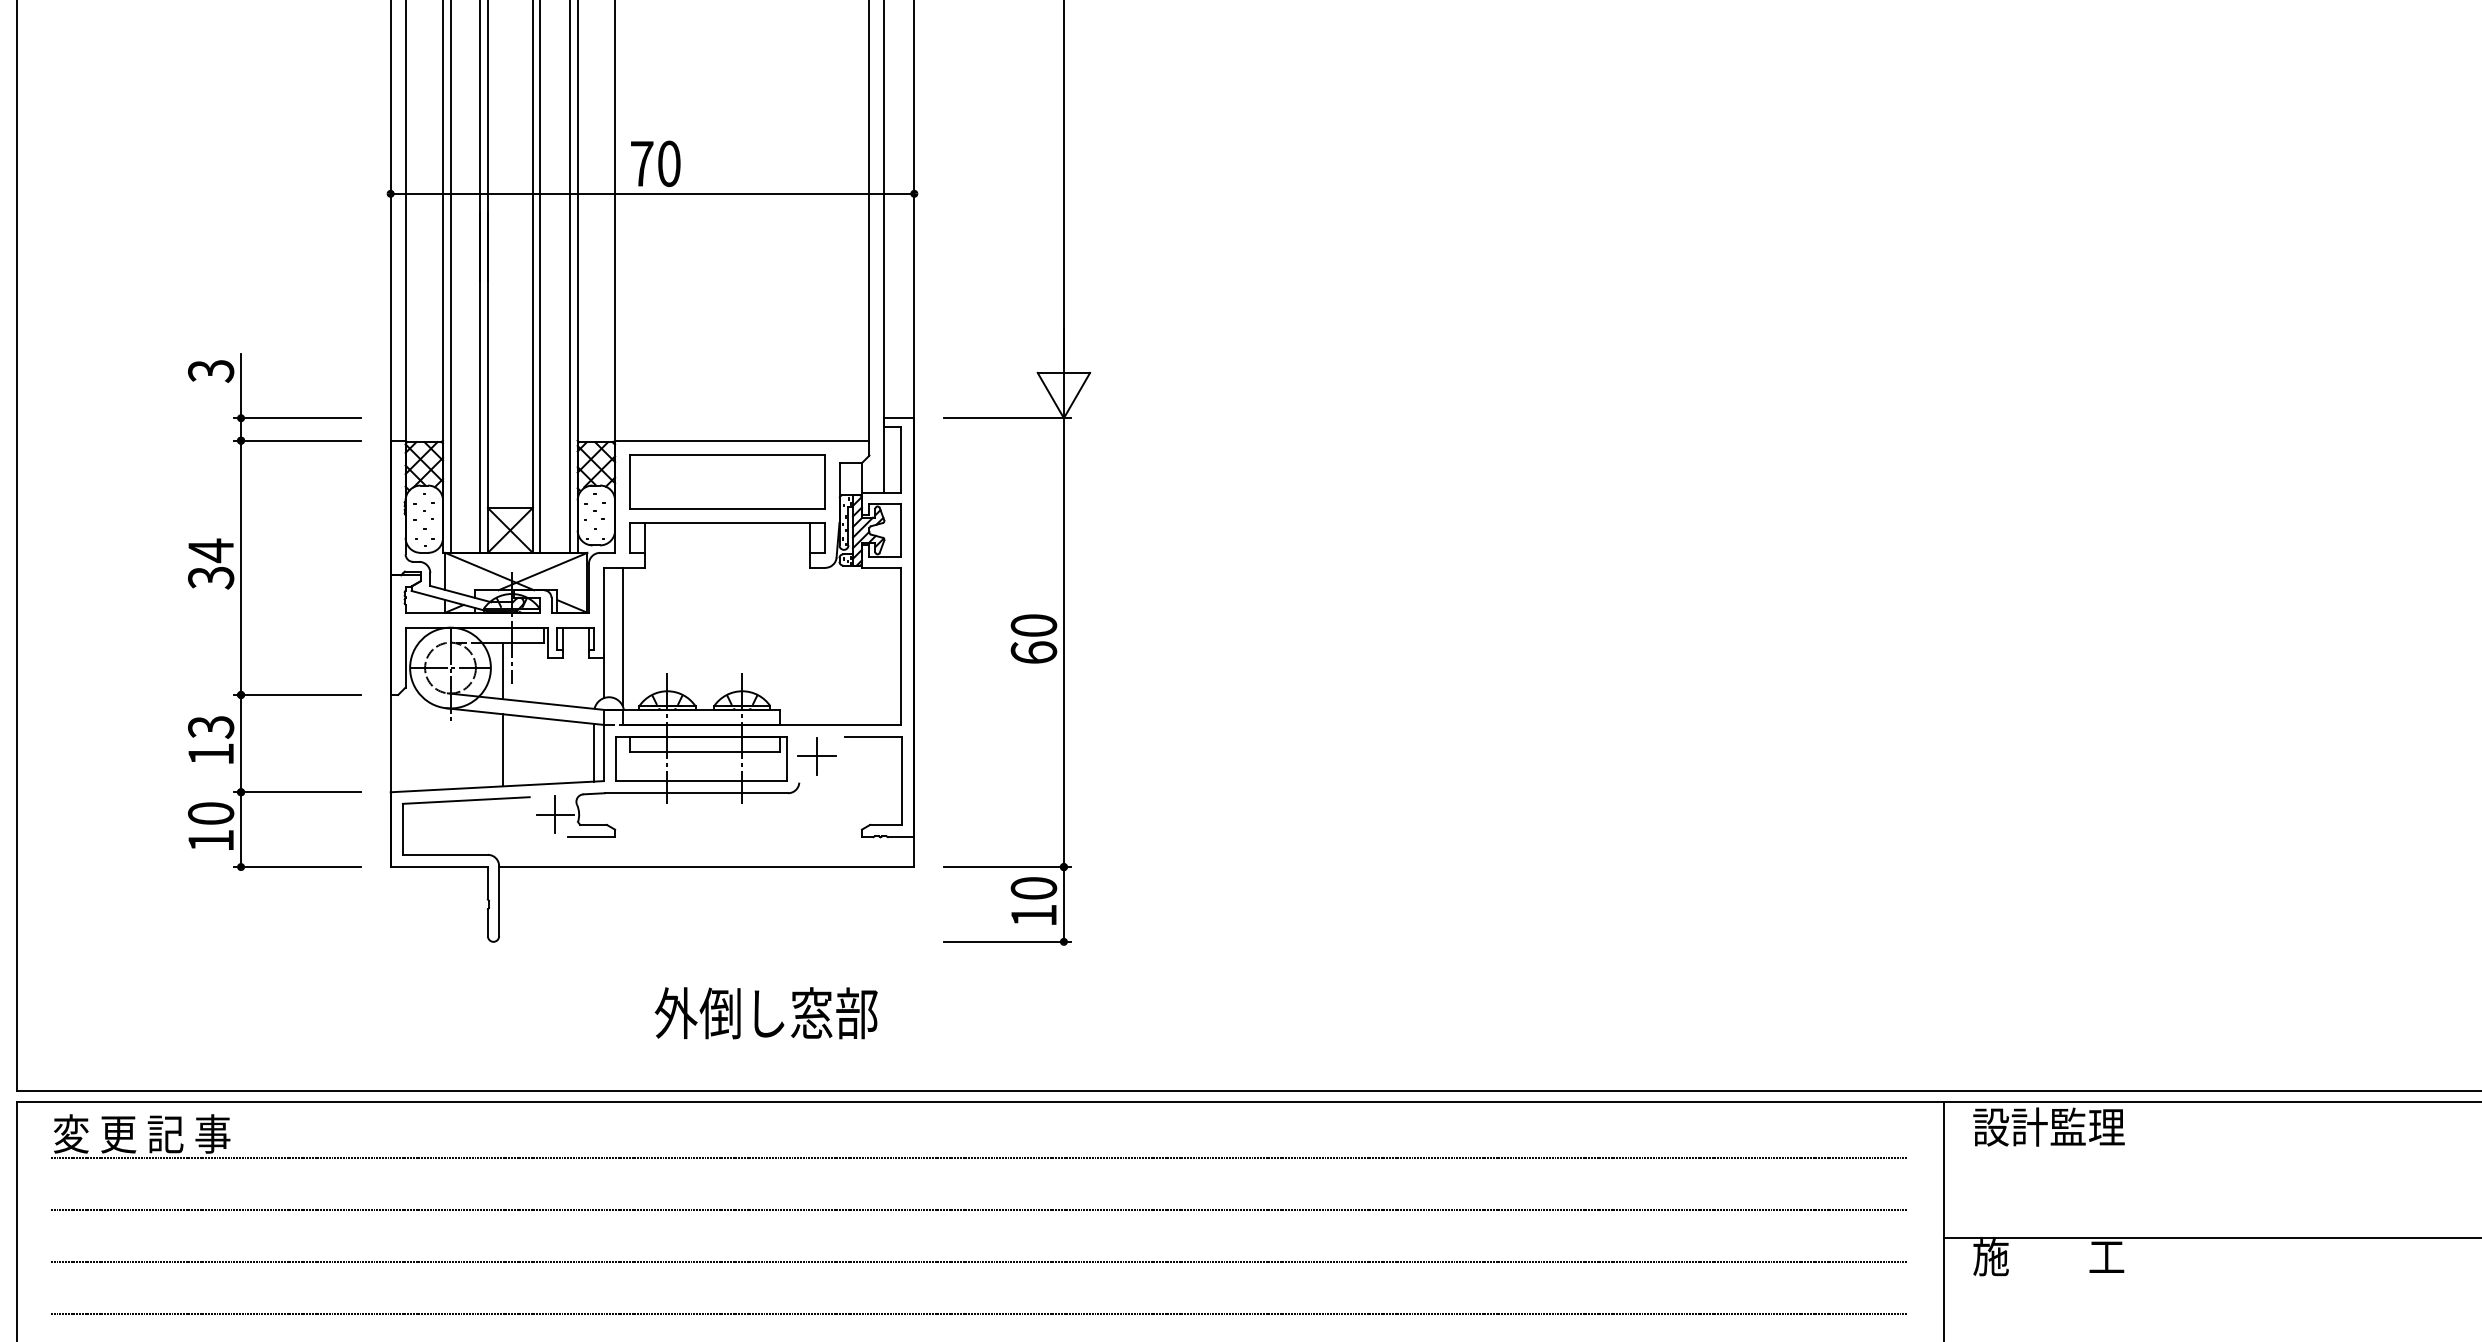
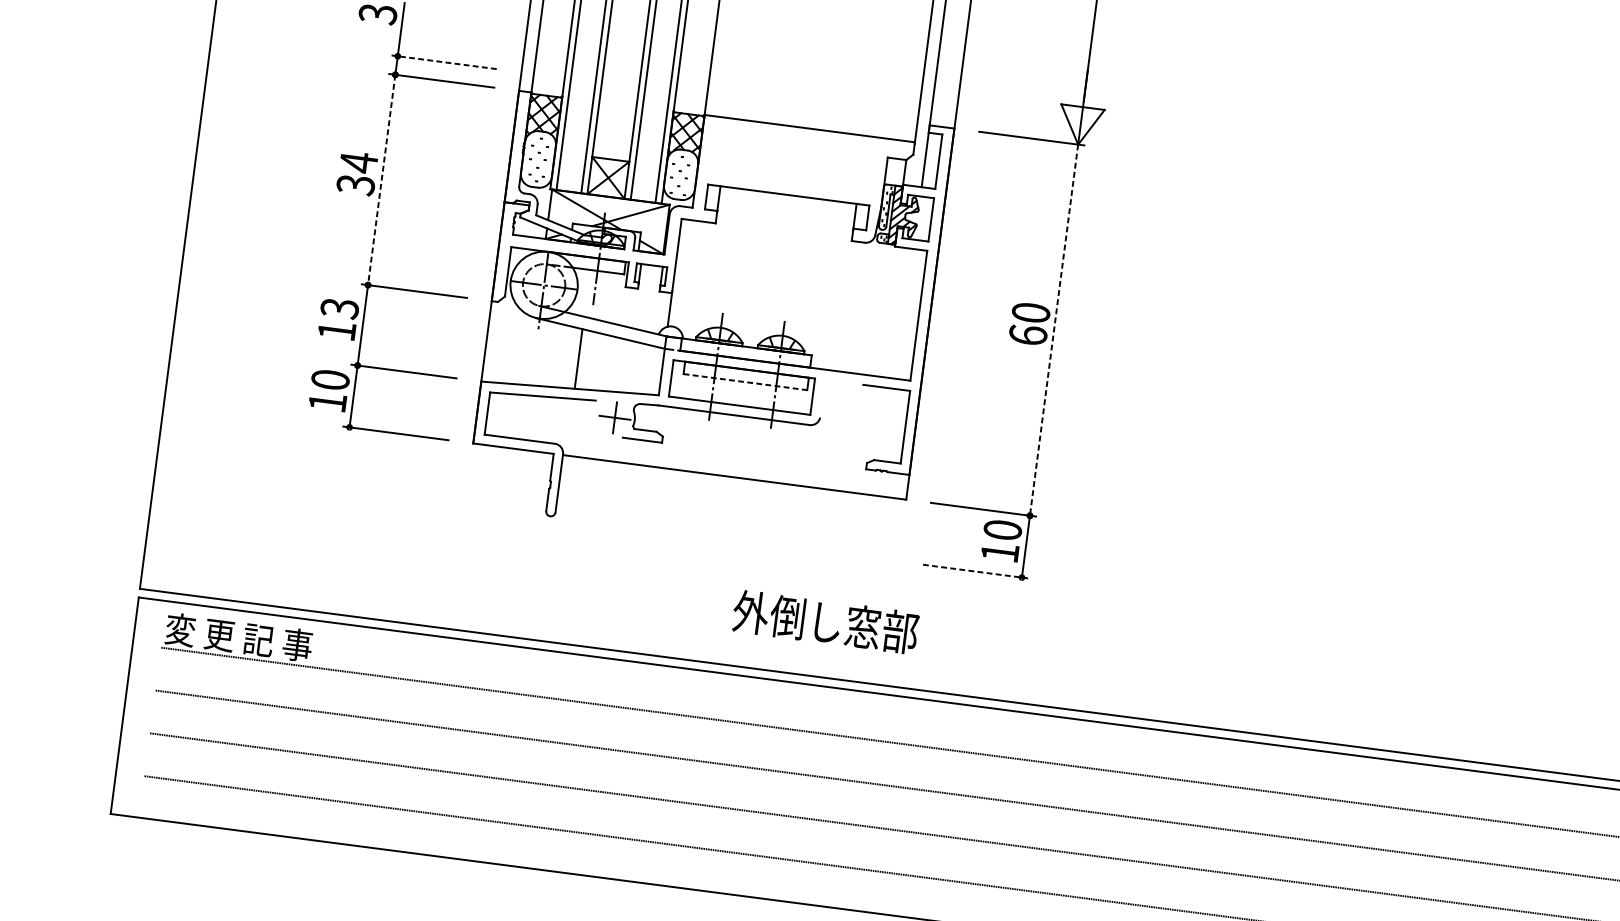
line: (297, 418) -> (444, 62), solid -> dashed
part: (727, 481) -> (793, 160), removed
line: (241, 568) -> (382, 180), solid -> dashed
line: (622, 636) -> (689, 277), removed
line: (1063, 643) -> (1053, 330), solid -> dashed
line: (502, 670) -> (586, 292), removed
line: (594, 752) -> (654, 370), removed
line: (704, 752) -> (745, 382), solid -> dashed
part: (816, 756) -> (837, 397), removed
line: (1007, 941) -> (975, 571), solid -> dashed
text: (765, 1013) -> (824, 622), moved

